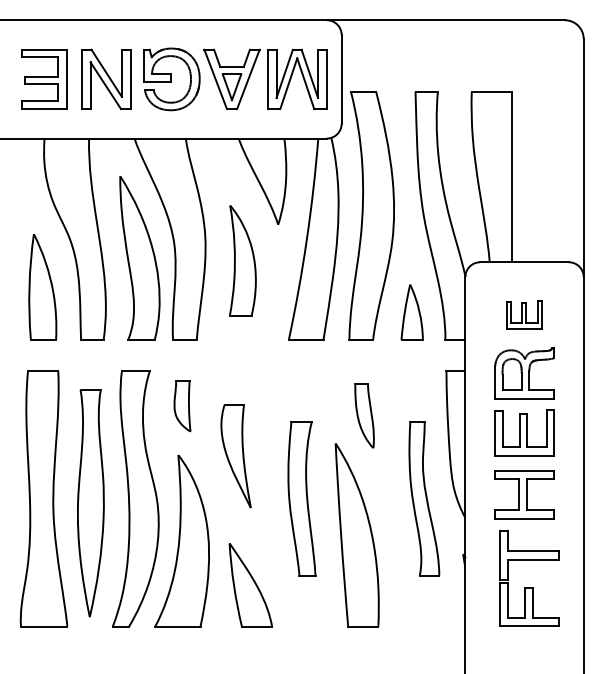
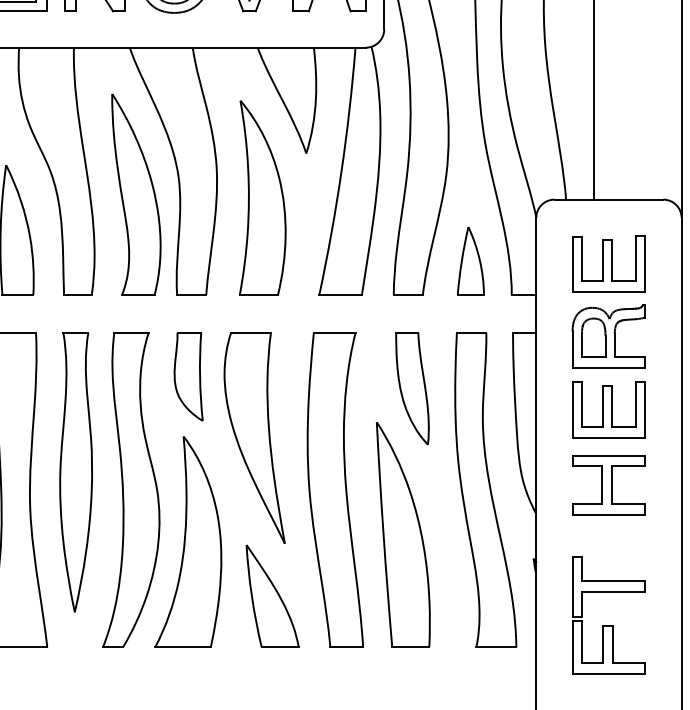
part: (242, 260) -> (262, 197), size x1.43
part: (524, 314) -> (608, 263), size x1.67
part: (182, 406) -> (188, 376), size x1.43
part: (364, 416) -> (412, 389), size x1.43
part: (235, 456) -> (253, 438), size x1.67
part: (301, 498) -> (334, 489), size x1.67
part: (424, 498) -> (486, 489), size x1.67
part: (90, 503) -> (75, 472), moved
part: (529, 587) -> (608, 626), moved

